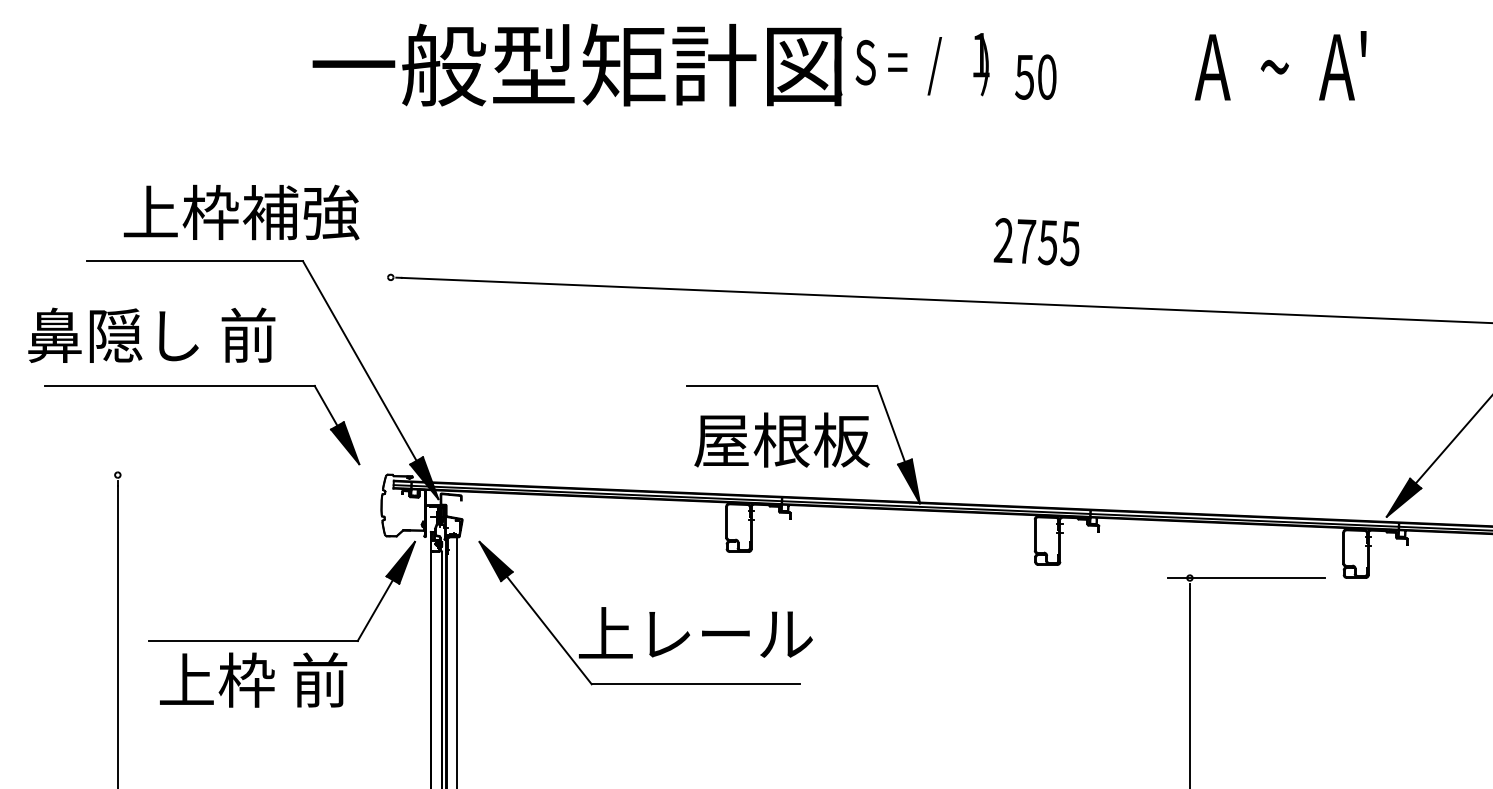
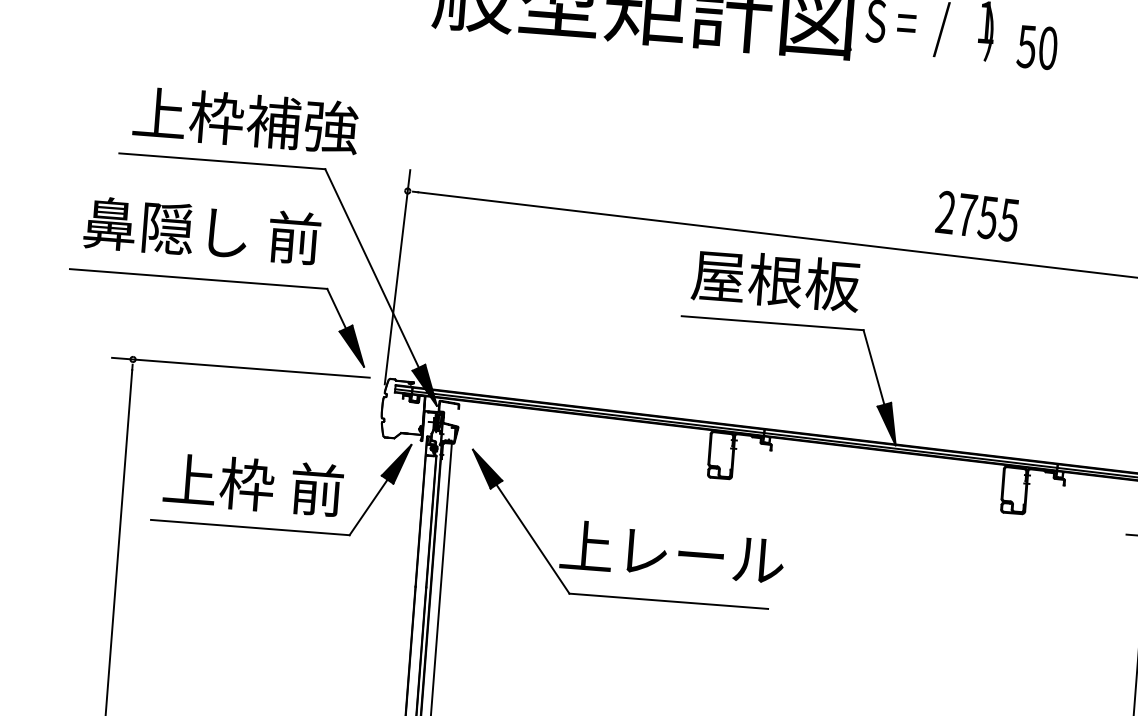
text: (241, 212) -> (246, 120), moved
text: (1036, 242) -> (977, 216), moved
text: (151, 334) -> (202, 229), moved
line: (386, 367) -> (397, 276), added
text: (781, 439) -> (775, 279), moved
line: (230, 475) -> (240, 368), added
text: (253, 679) -> (253, 484), moved

